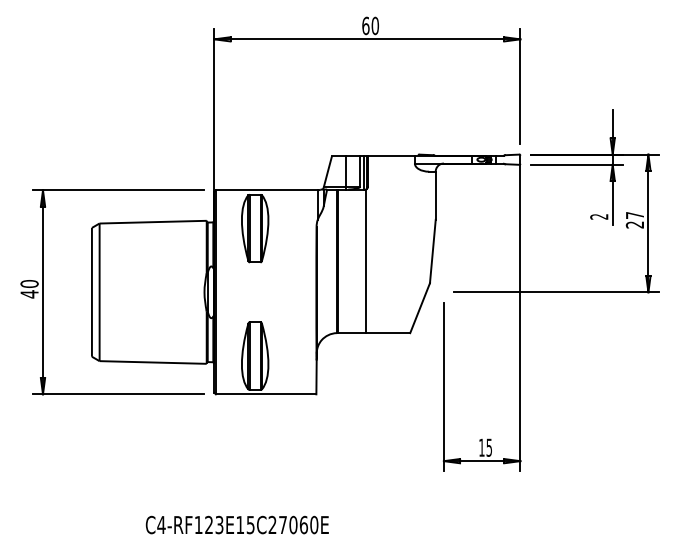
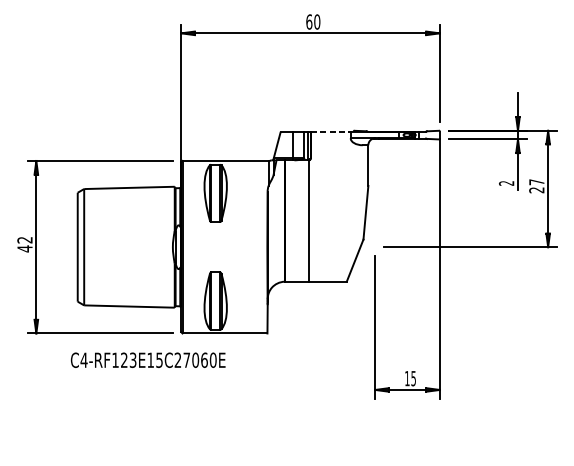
line: (391, 155) -> (330, 131), solid -> dashed
text: (29, 283) -> (24, 239), 40 -> 42
text: (236, 524) -> (147, 359), moved

